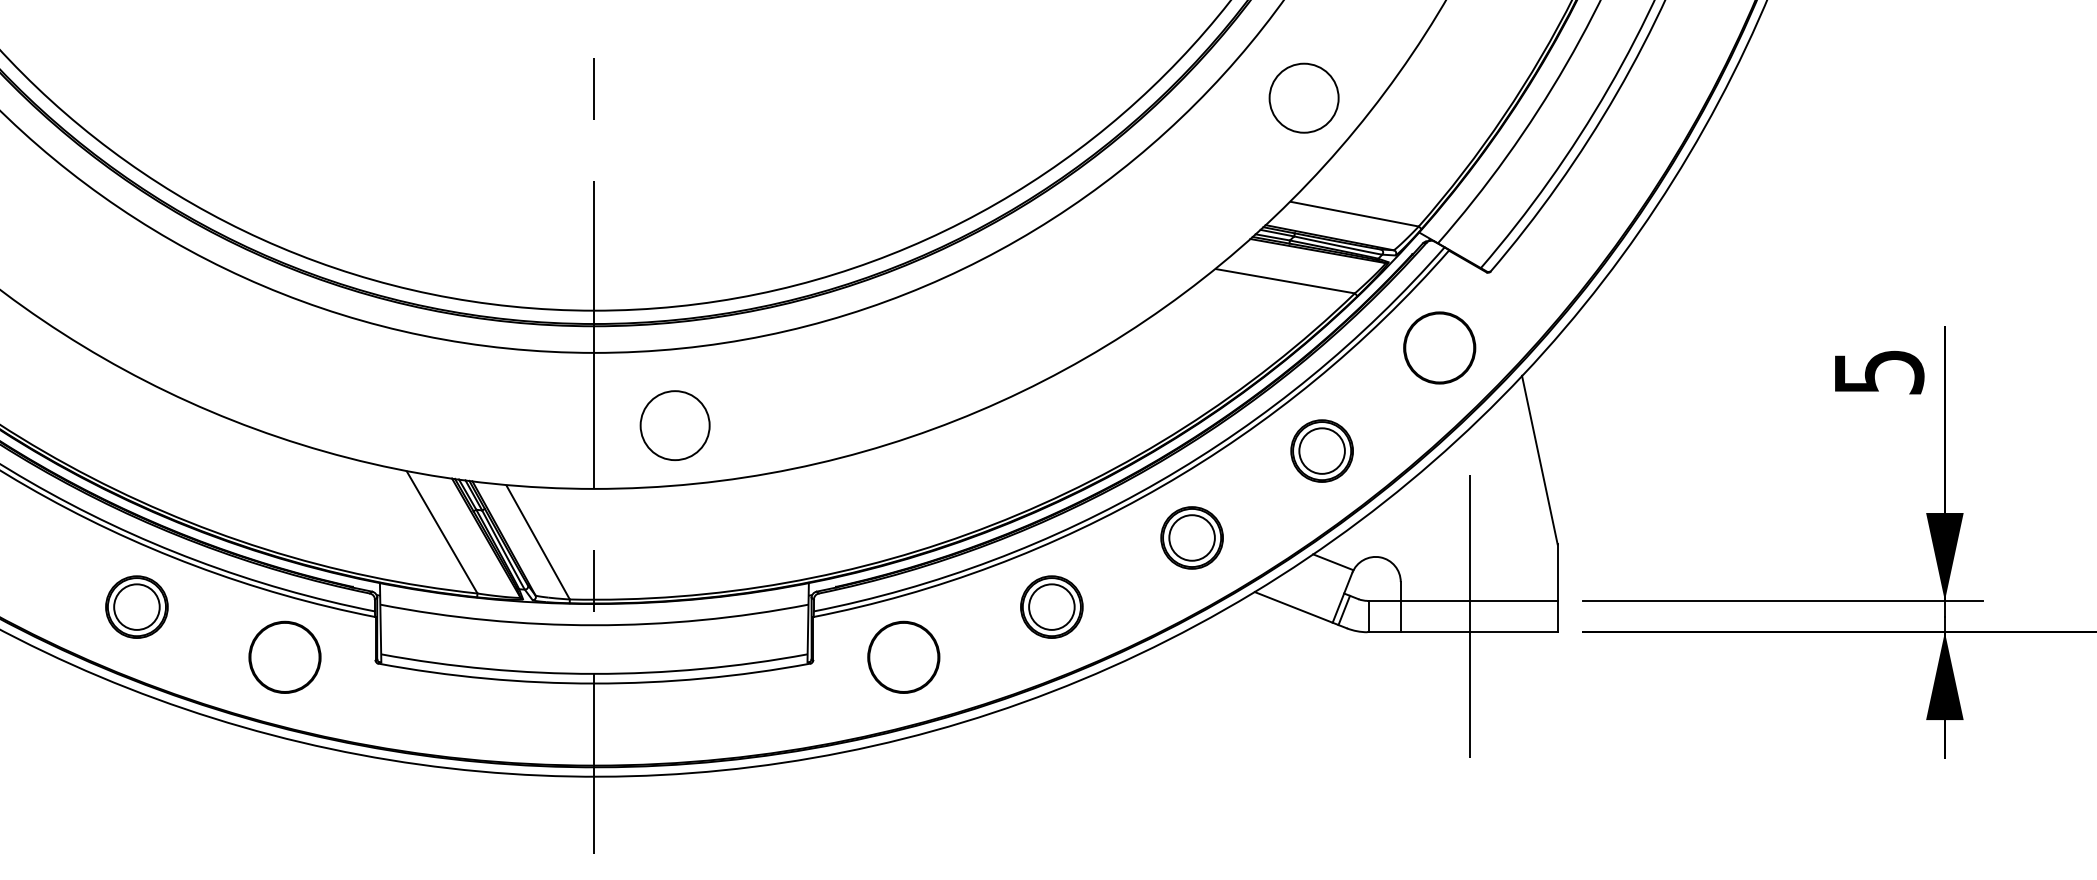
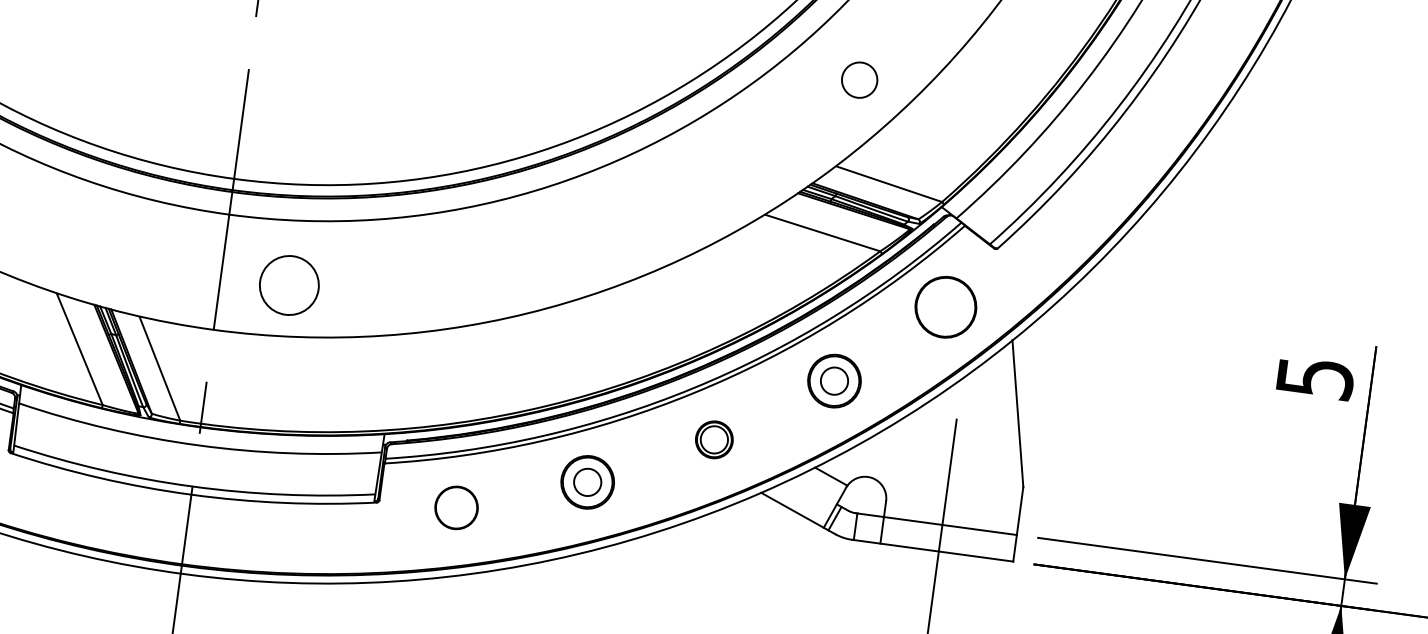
circle: (1303, 97) -> (859, 79), size x0.6
circle: (1321, 450) -> (834, 380), size x0.7
part: (1191, 537) -> (713, 439), size x0.7
circle: (1051, 606) -> (587, 481), size x0.7
part: (903, 656) -> (456, 507), size x0.7

